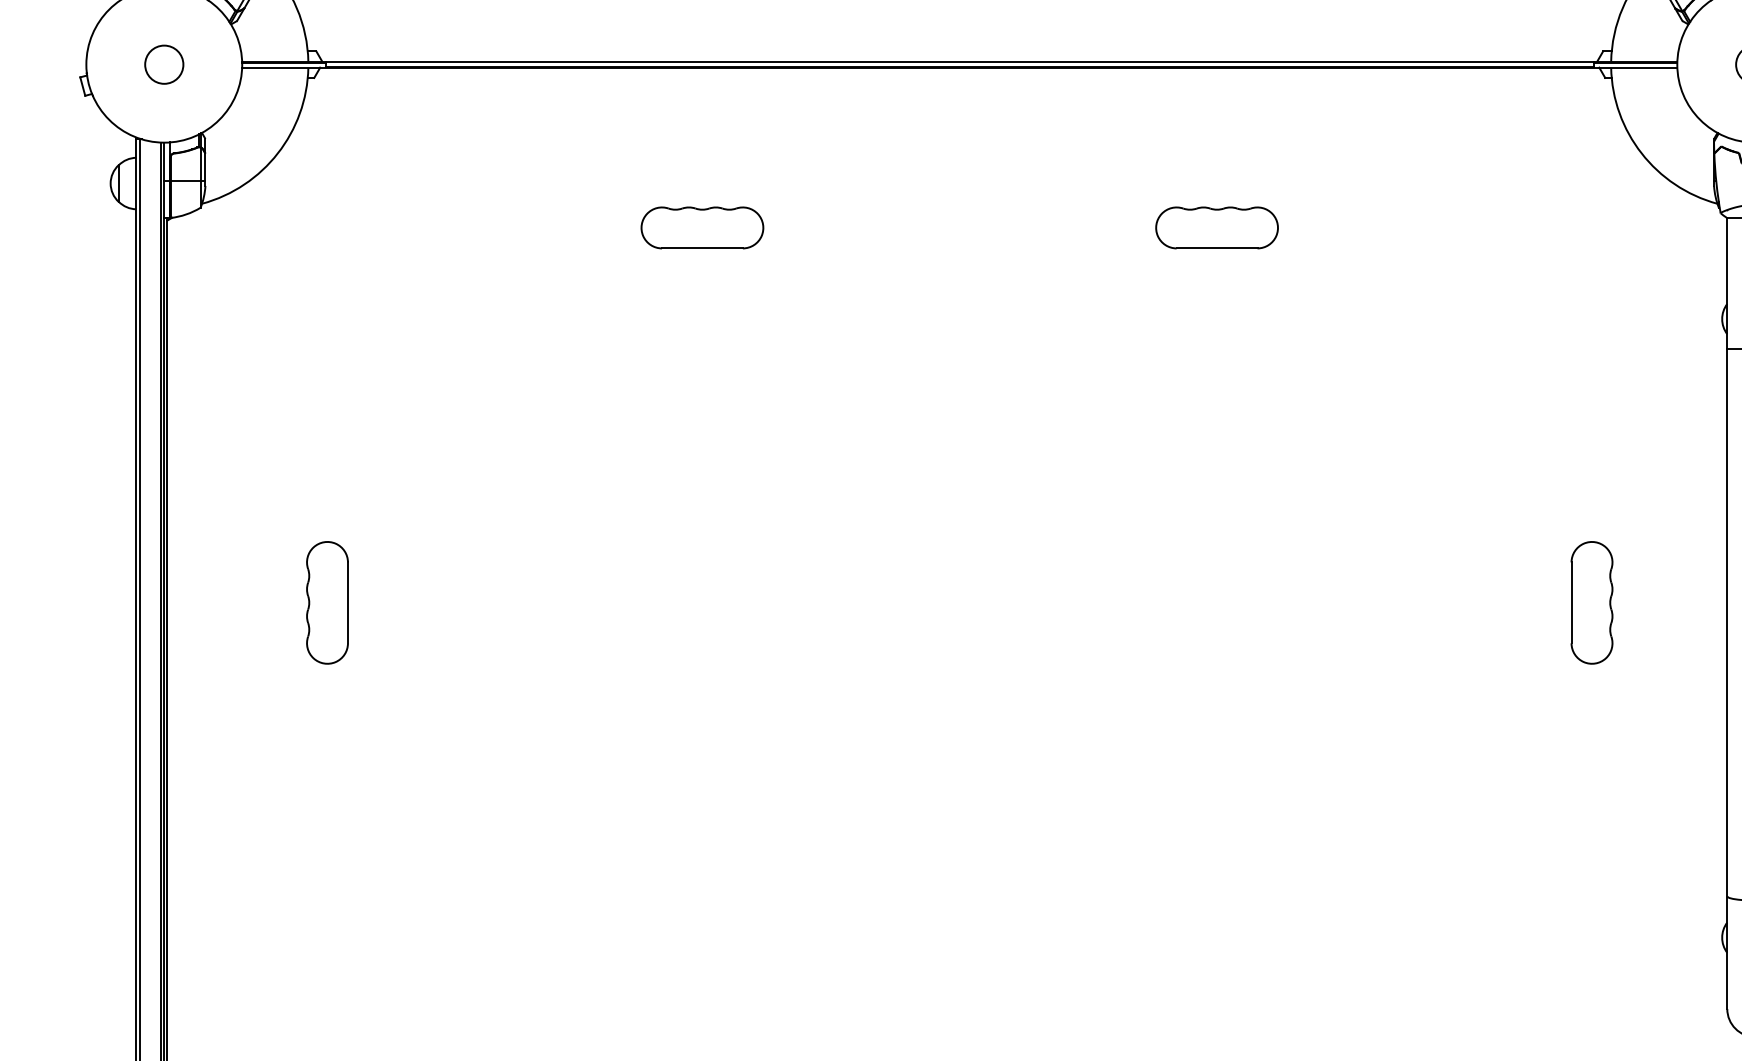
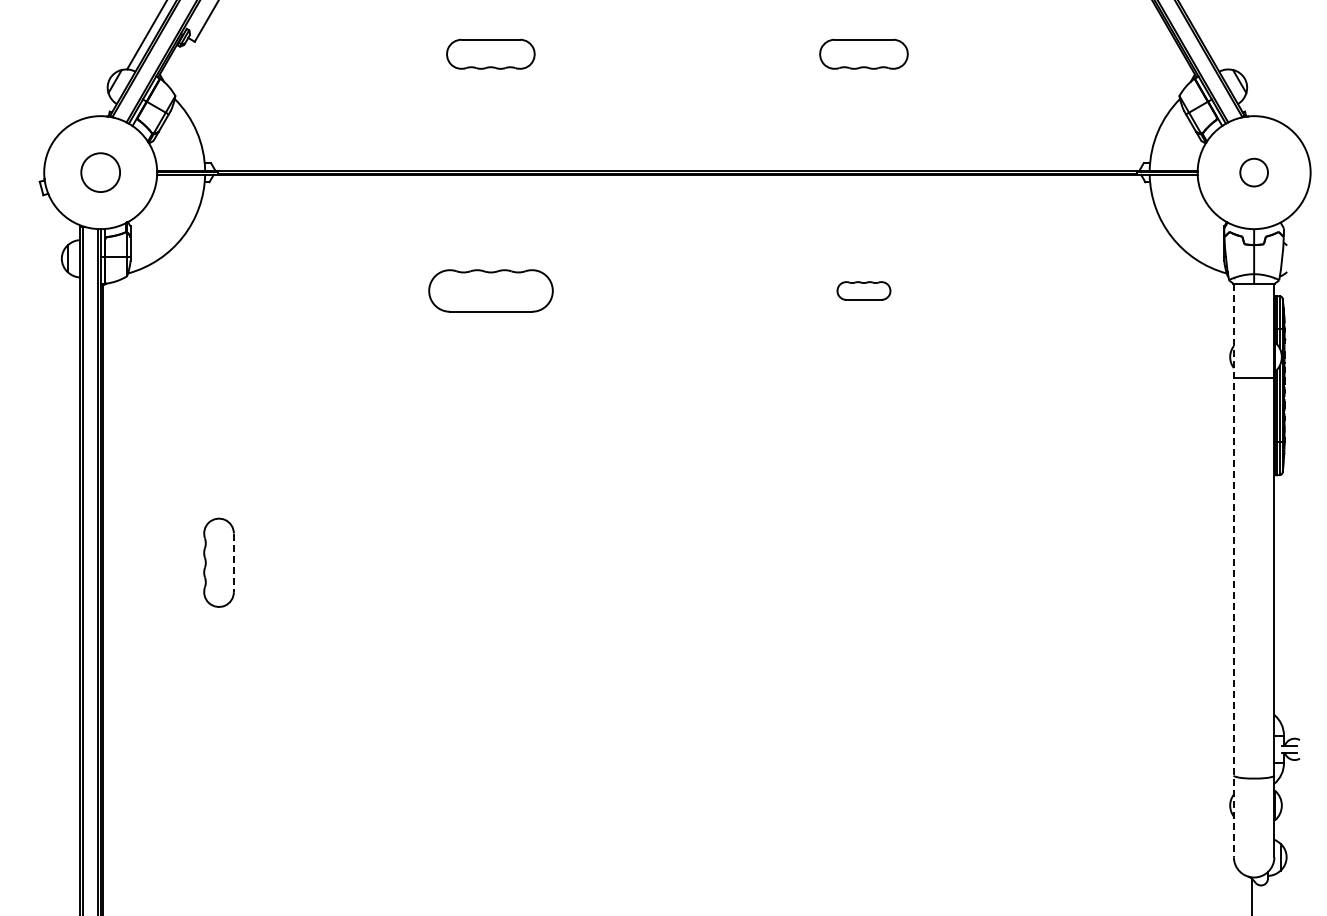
circle: (164, 64) -> (100, 172), size x1.4
part: (701, 227) -> (490, 290), size x1.4
part: (1216, 227) -> (863, 290), size x0.6
part: (1591, 602) -> (1135, 562), removed
line: (347, 603) -> (233, 563), solid -> dashed
line: (1726, 613) -> (1233, 570), solid -> dashed

